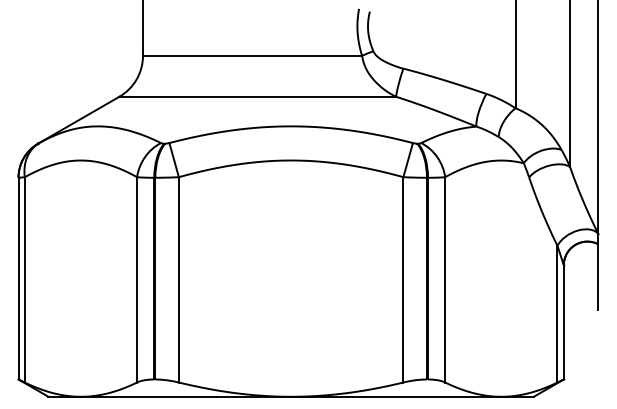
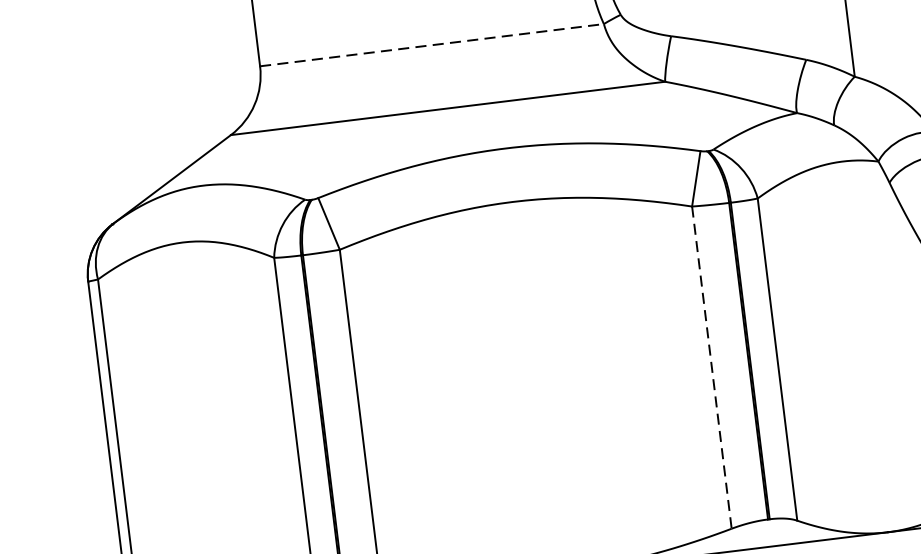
line: (252, 55) -> (431, 44), solid -> dashed
line: (403, 279) -> (711, 367), solid -> dashed

